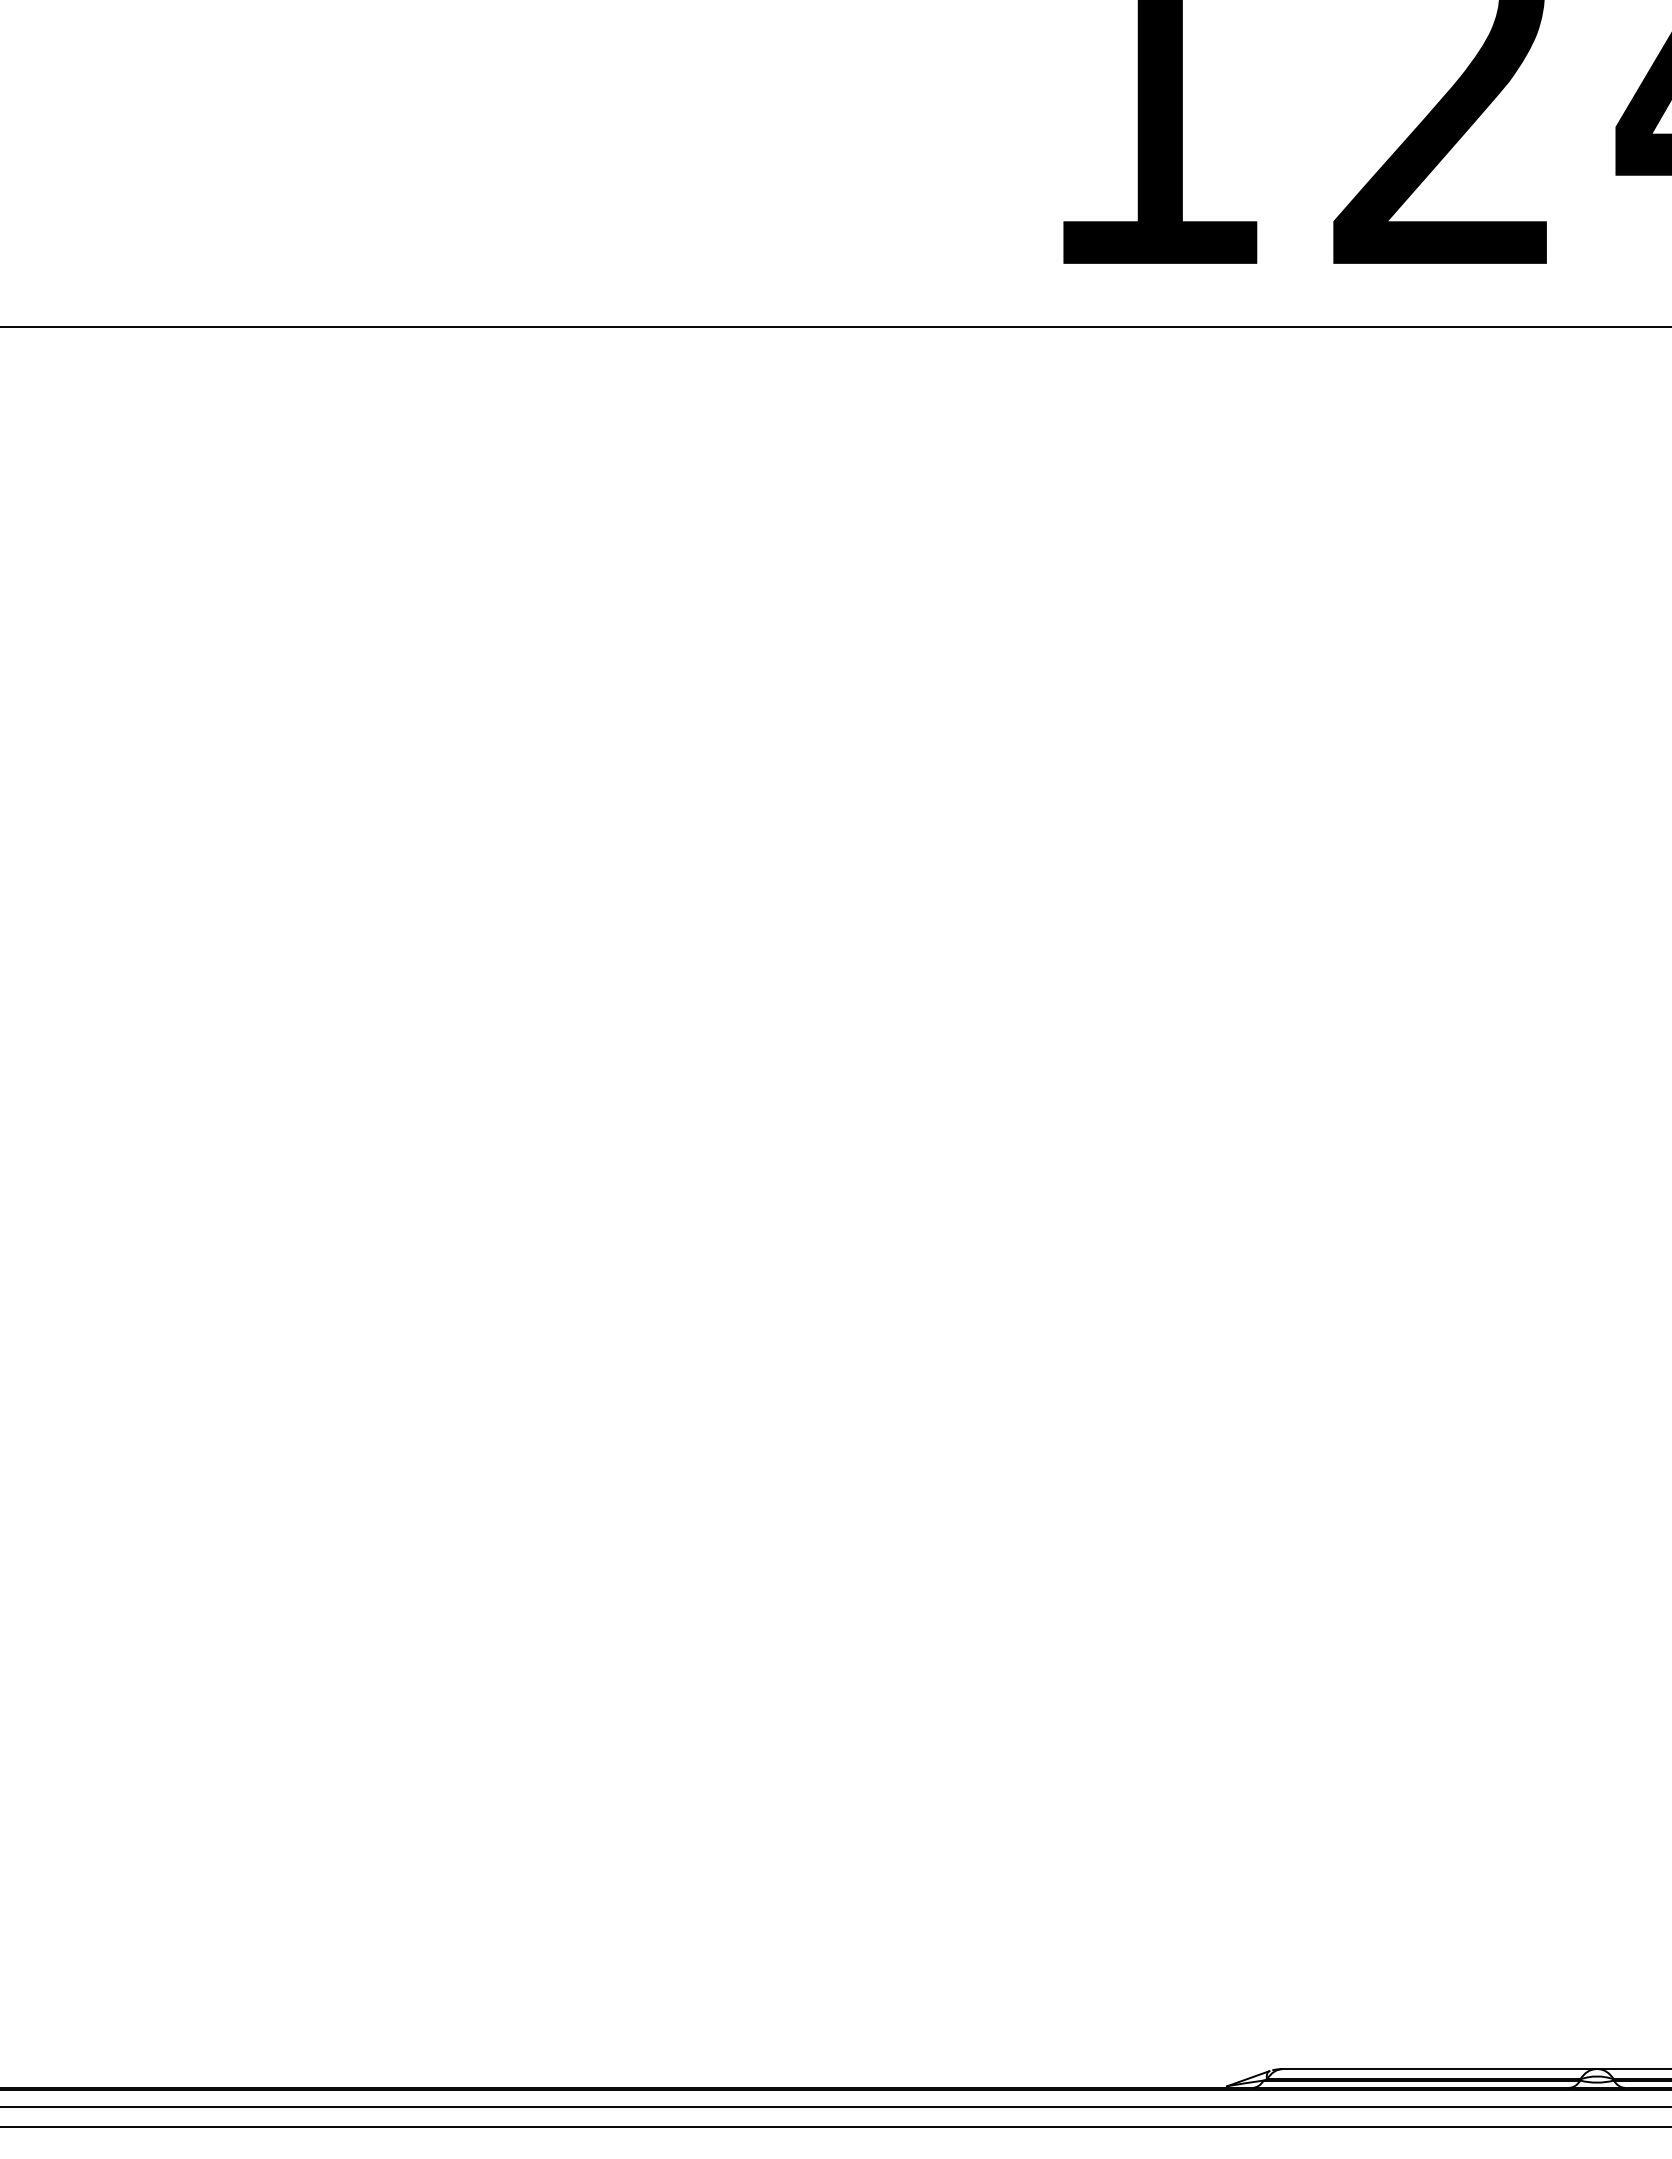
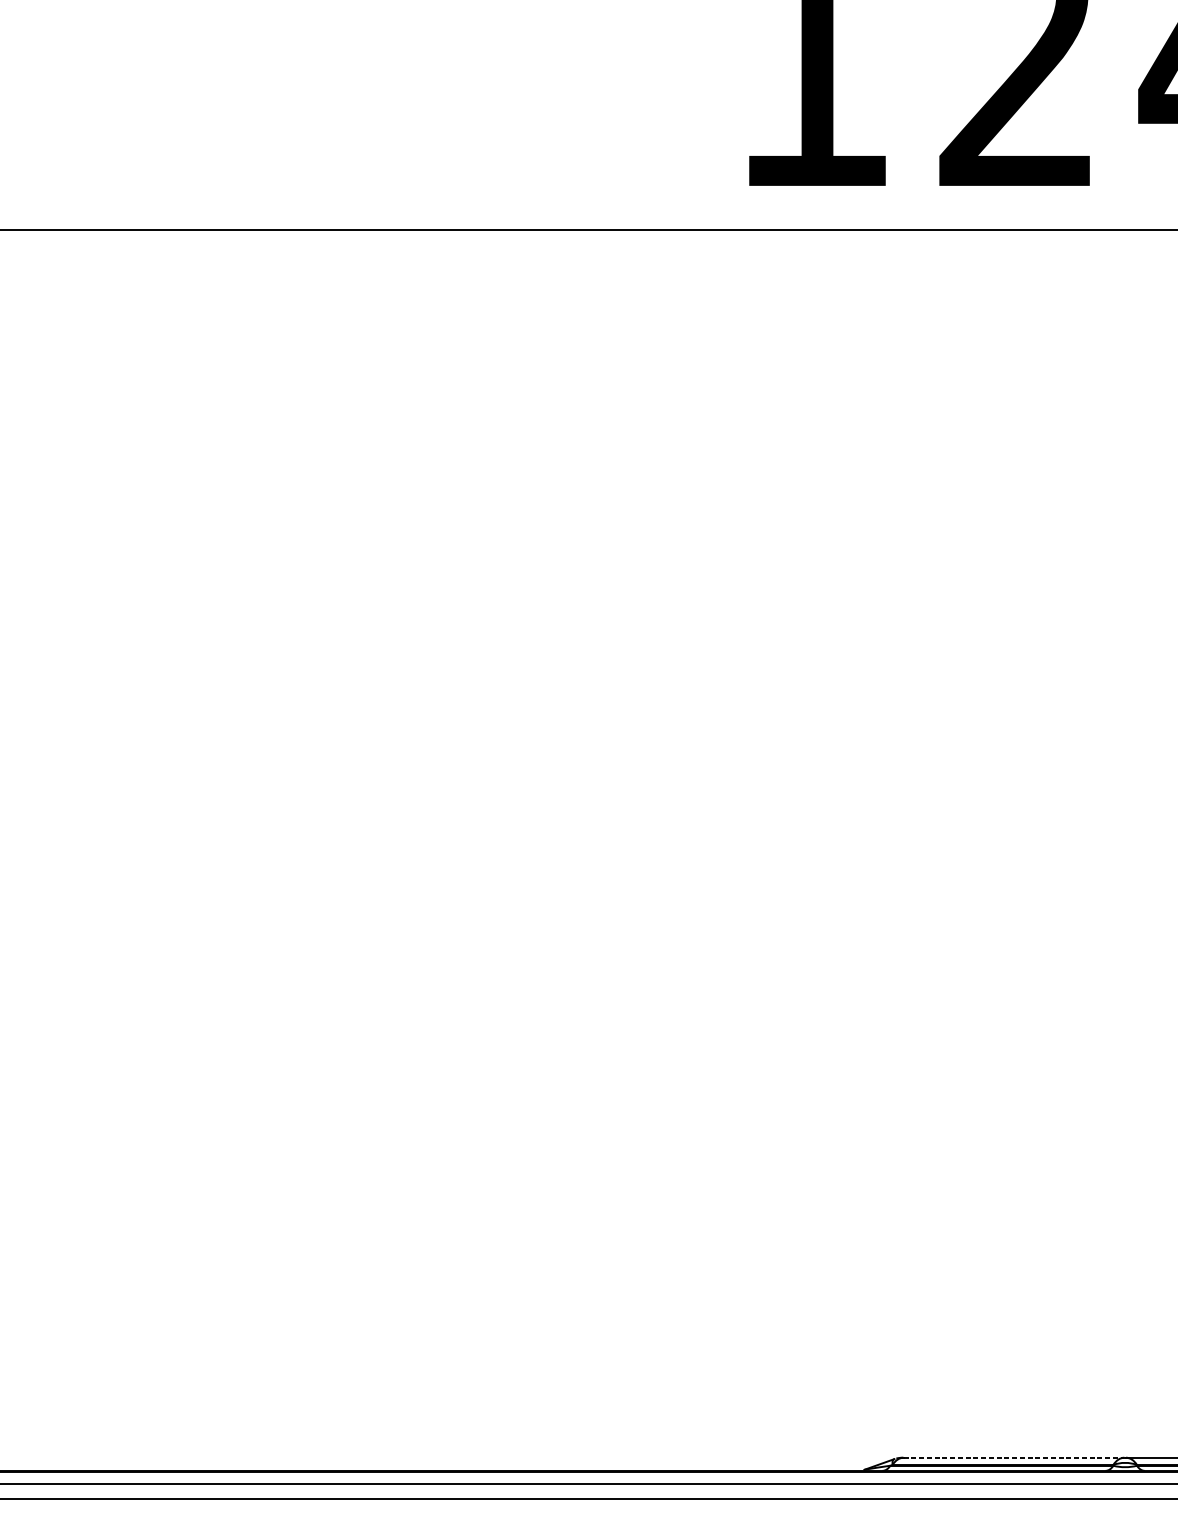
line: (1439, 2069) -> (1014, 1457), solid -> dashed

